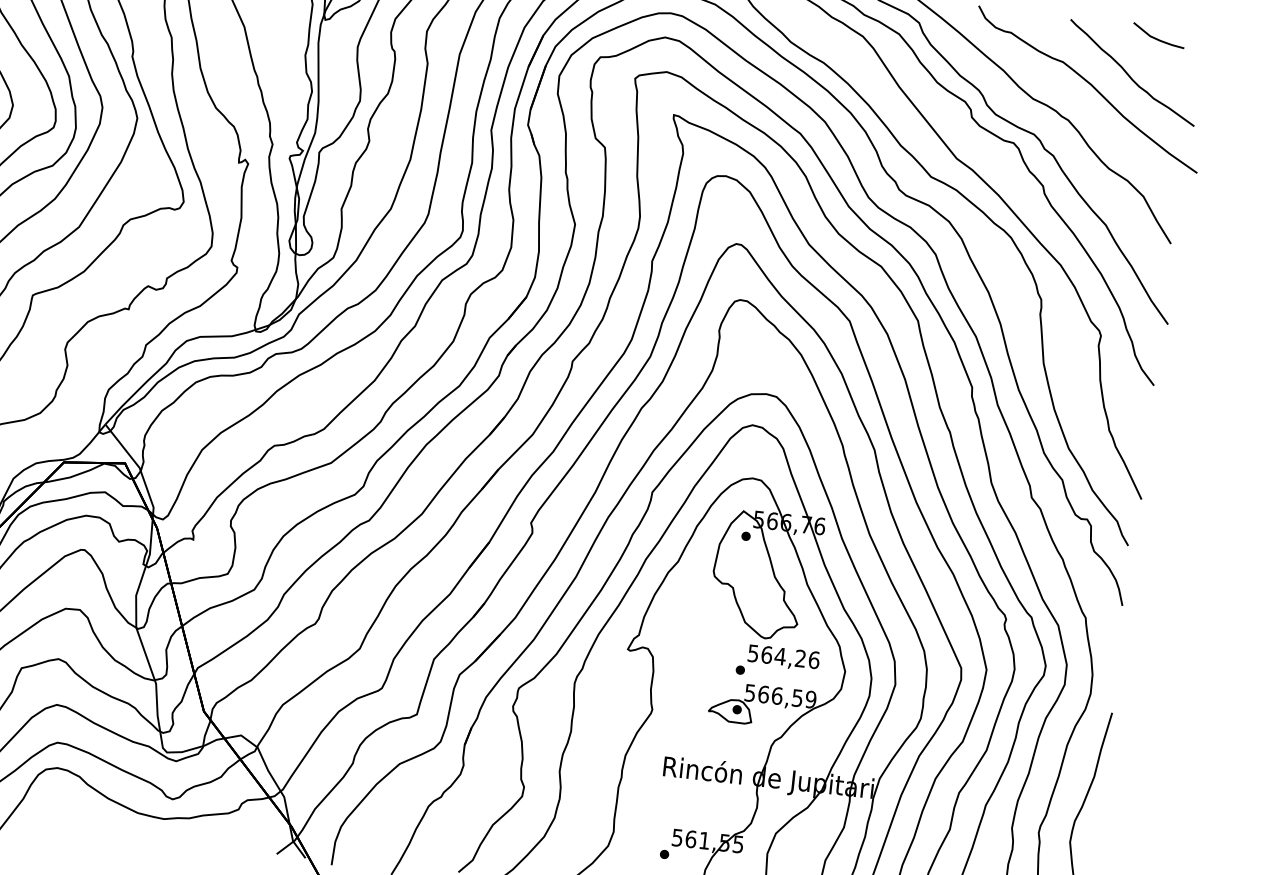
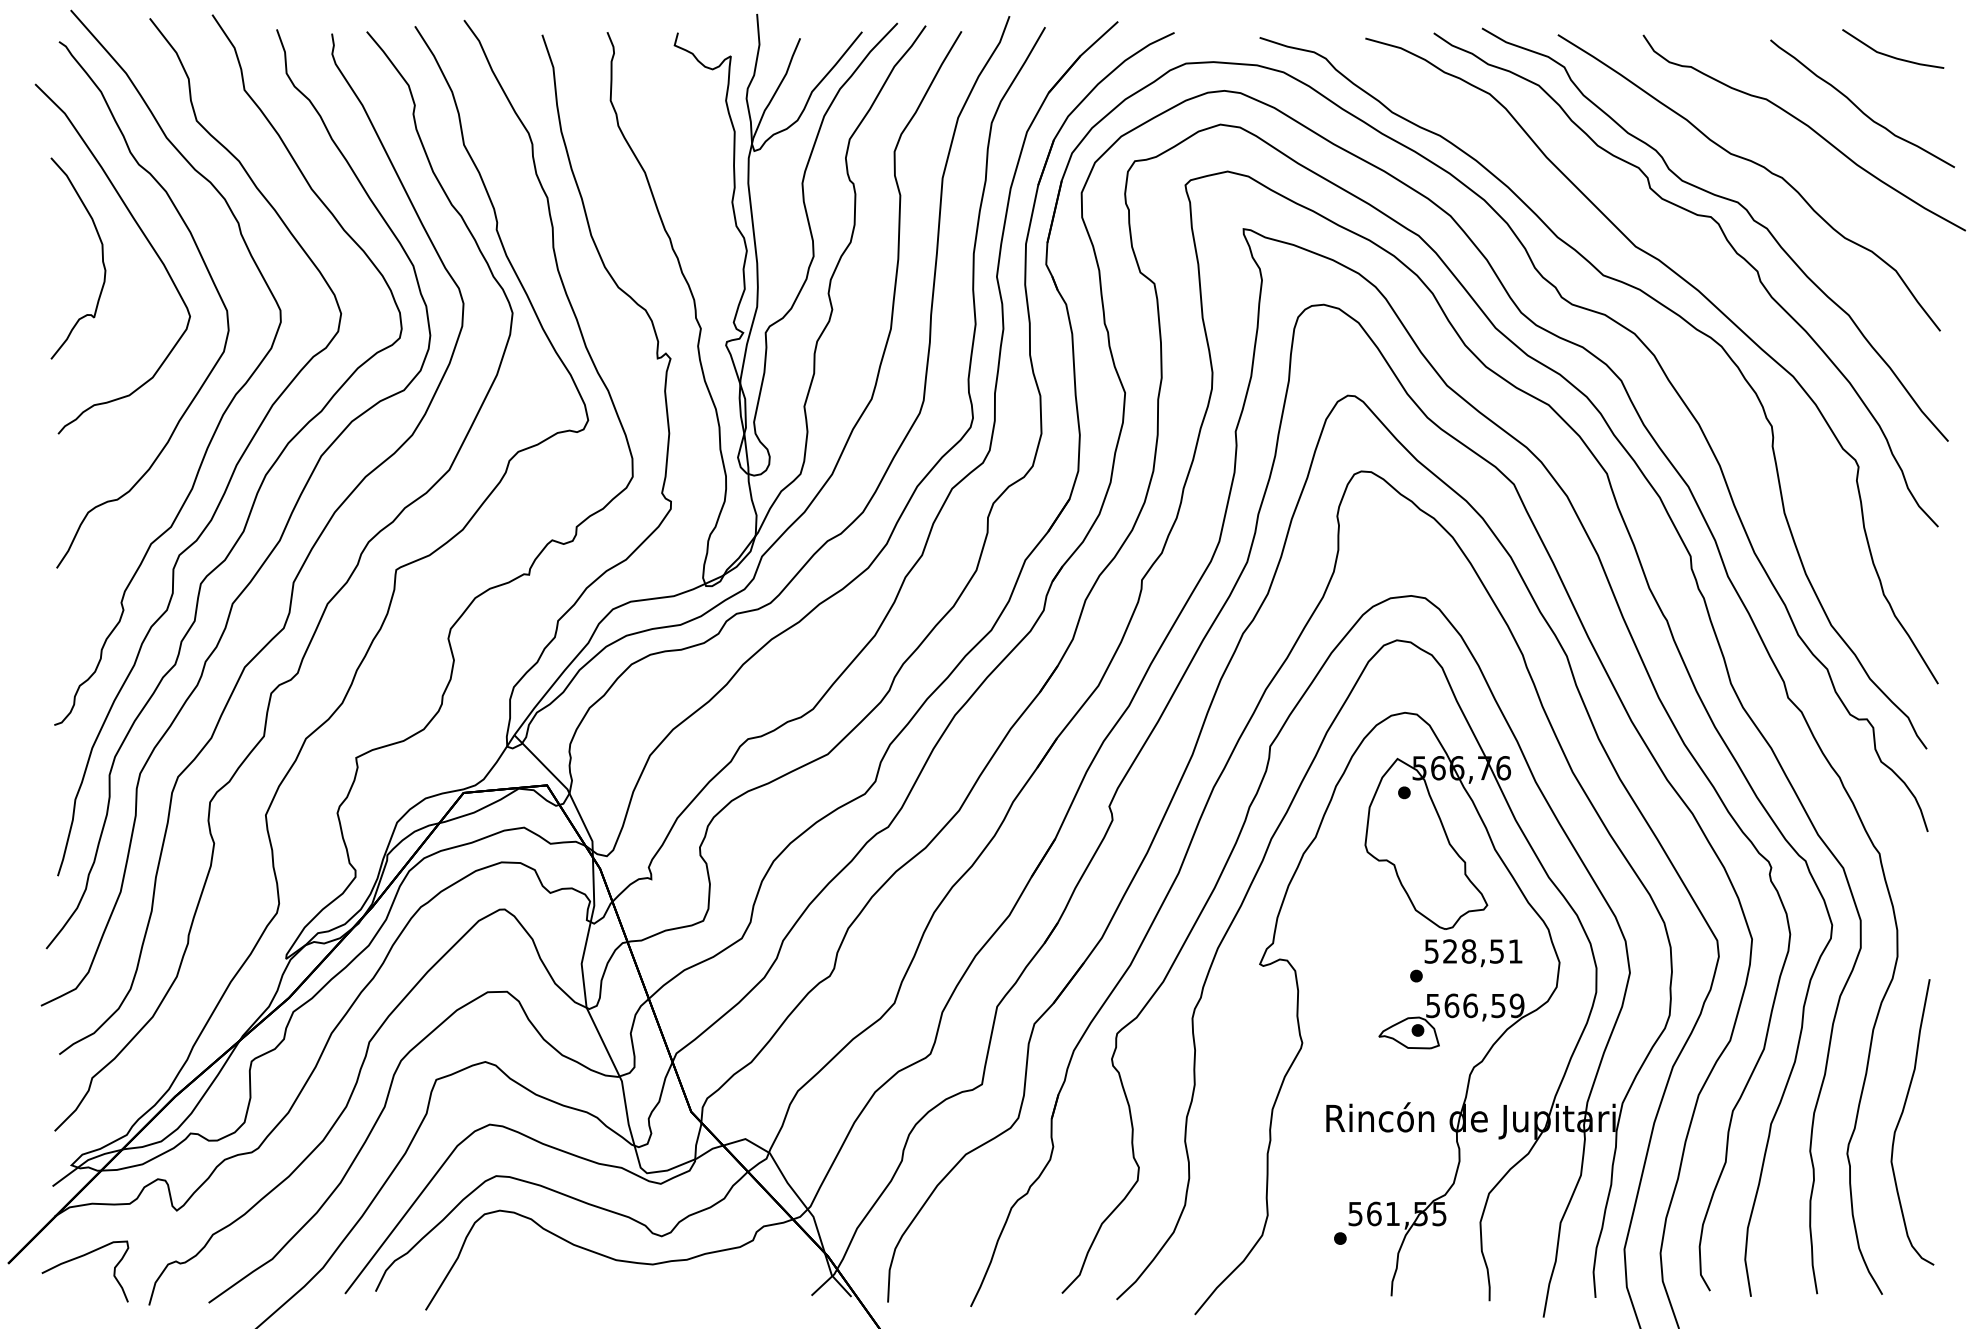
part: (1158, 35) -> (1892, 48), size x1.4
text: (790, 657) -> (1483, 951), 564,26 -> 528,51

